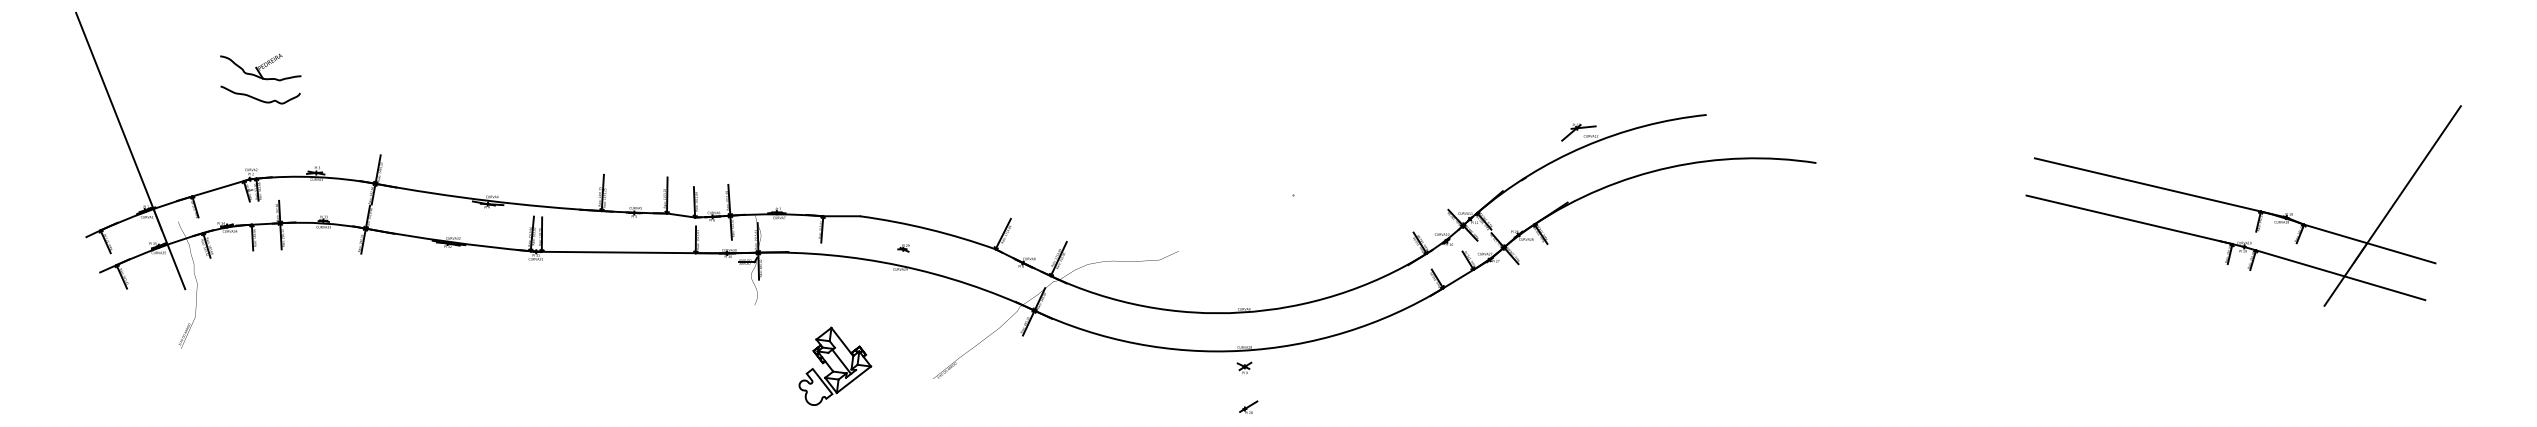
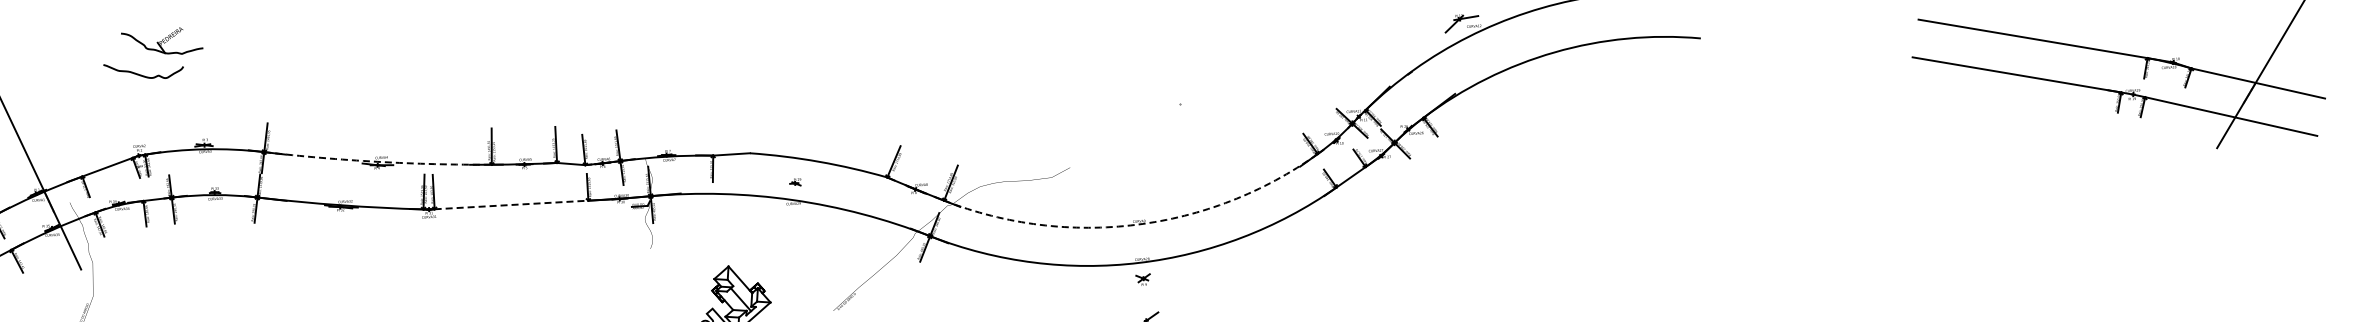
part: (260, 67) -> (161, 42), moved
arc: (488, 200) -> (378, 161), solid -> dashed
line: (618, 252) -> (511, 205), solid -> dashed
arc: (1241, 312) -> (1136, 224), solid -> dashed

